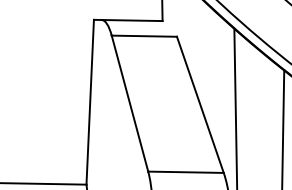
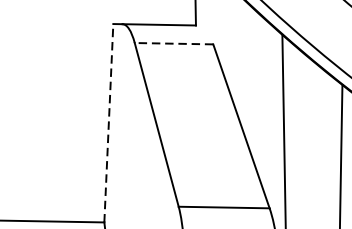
line: (144, 36) -> (174, 44), solid -> dashed
line: (90, 101) -> (109, 122), solid -> dashed

